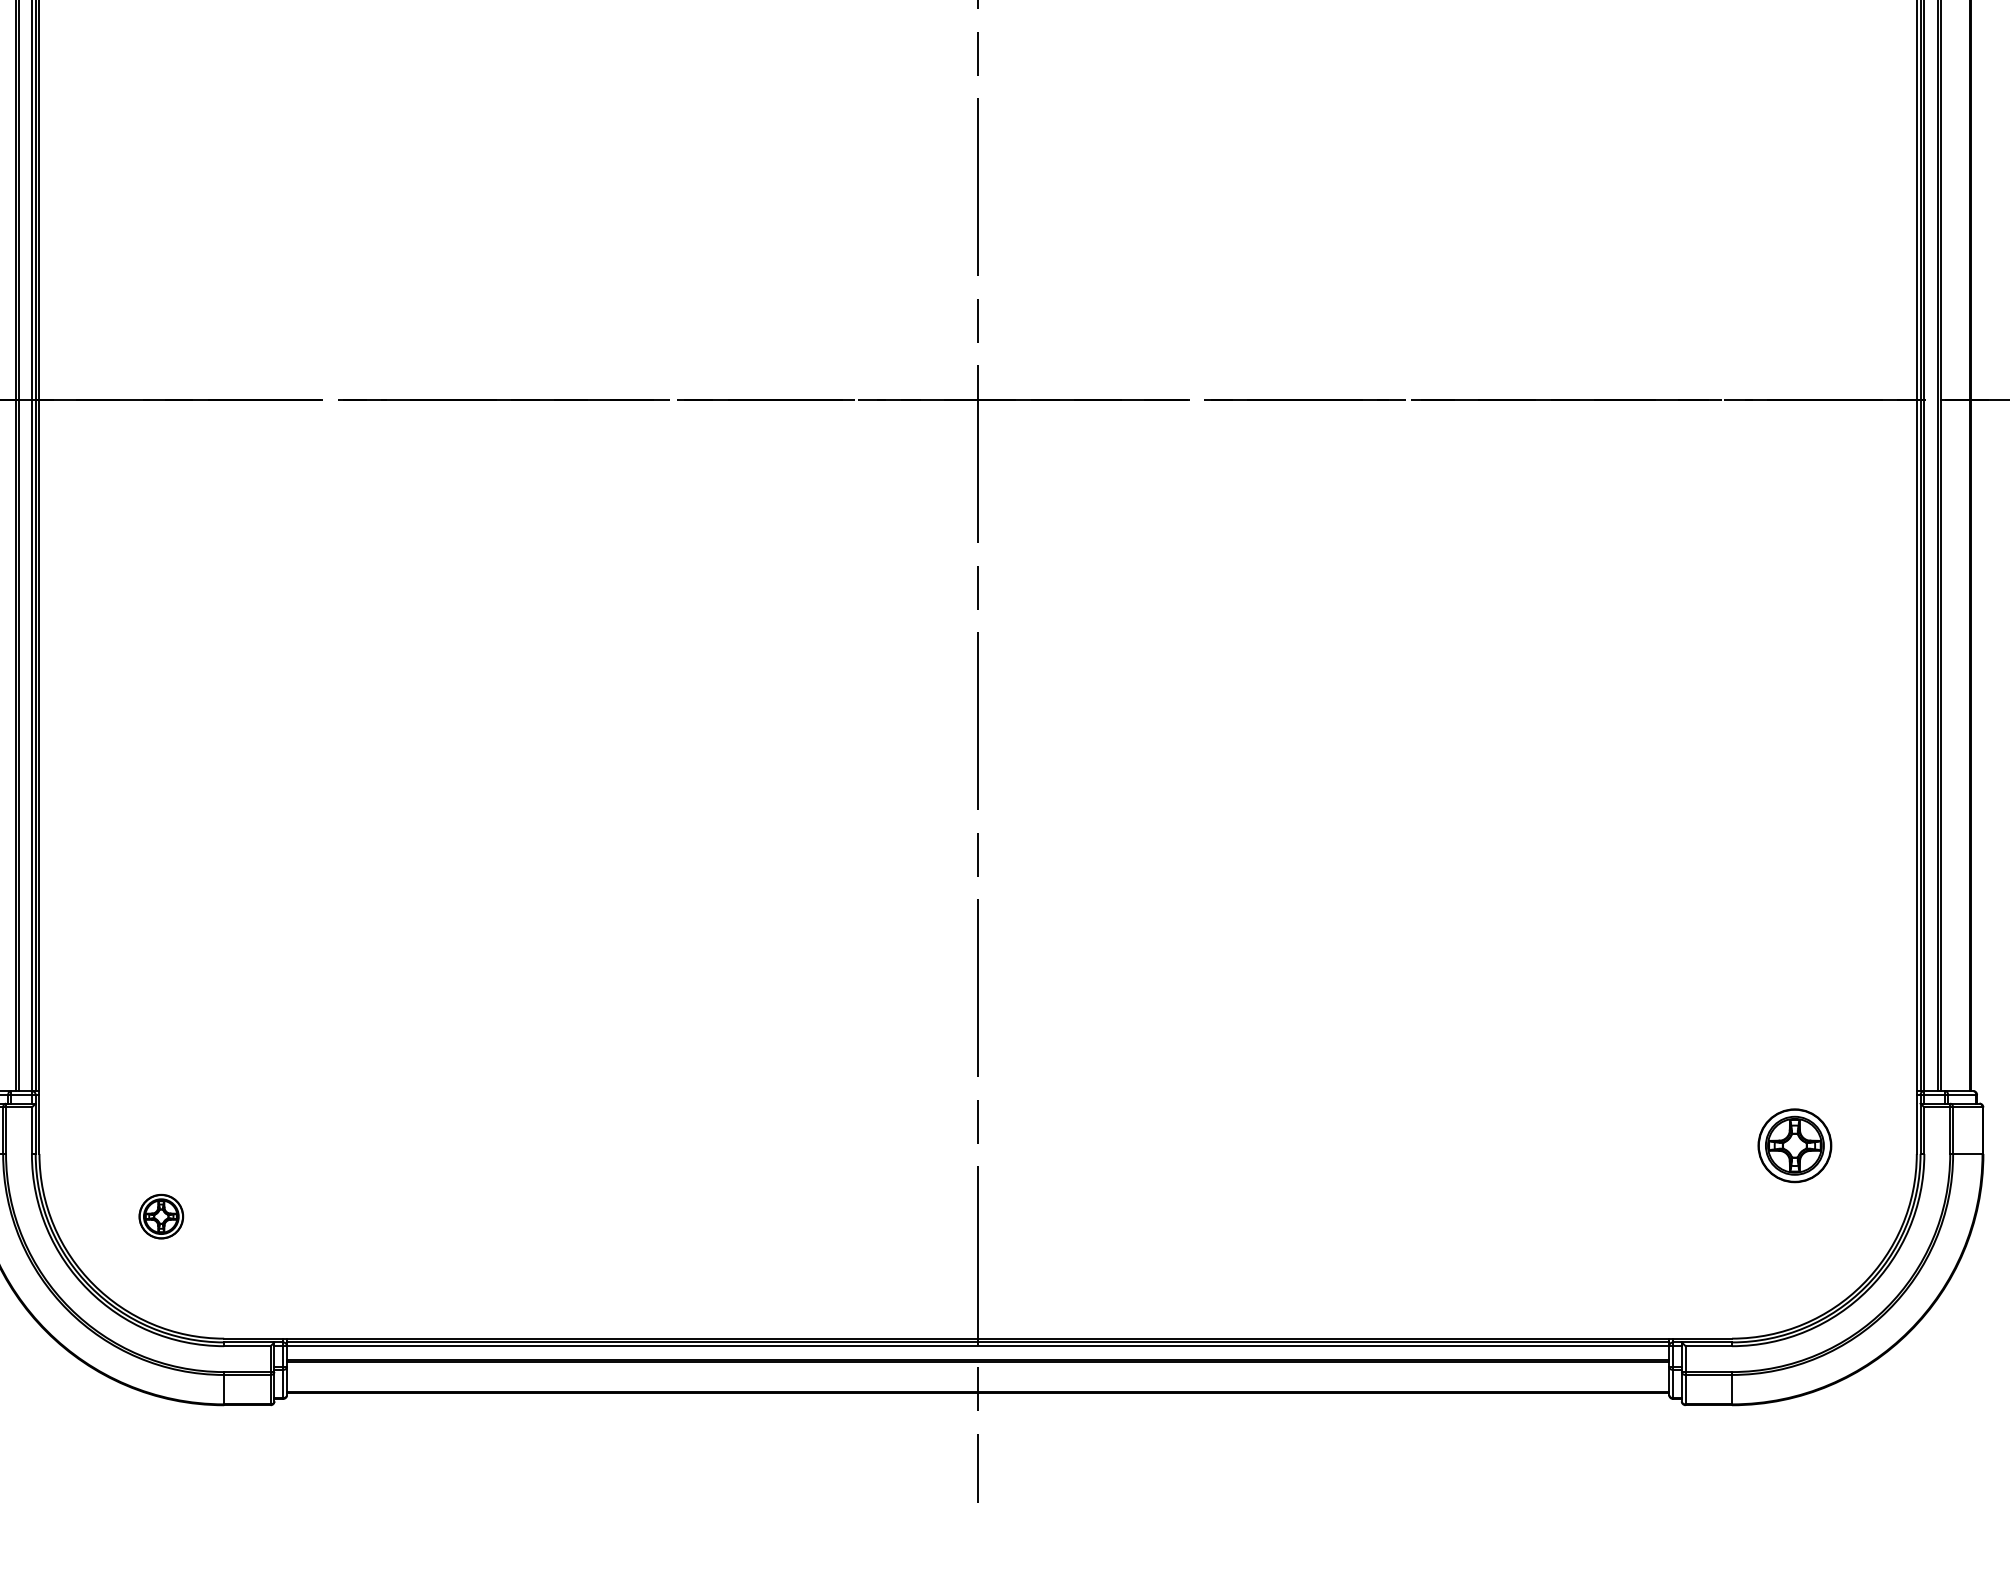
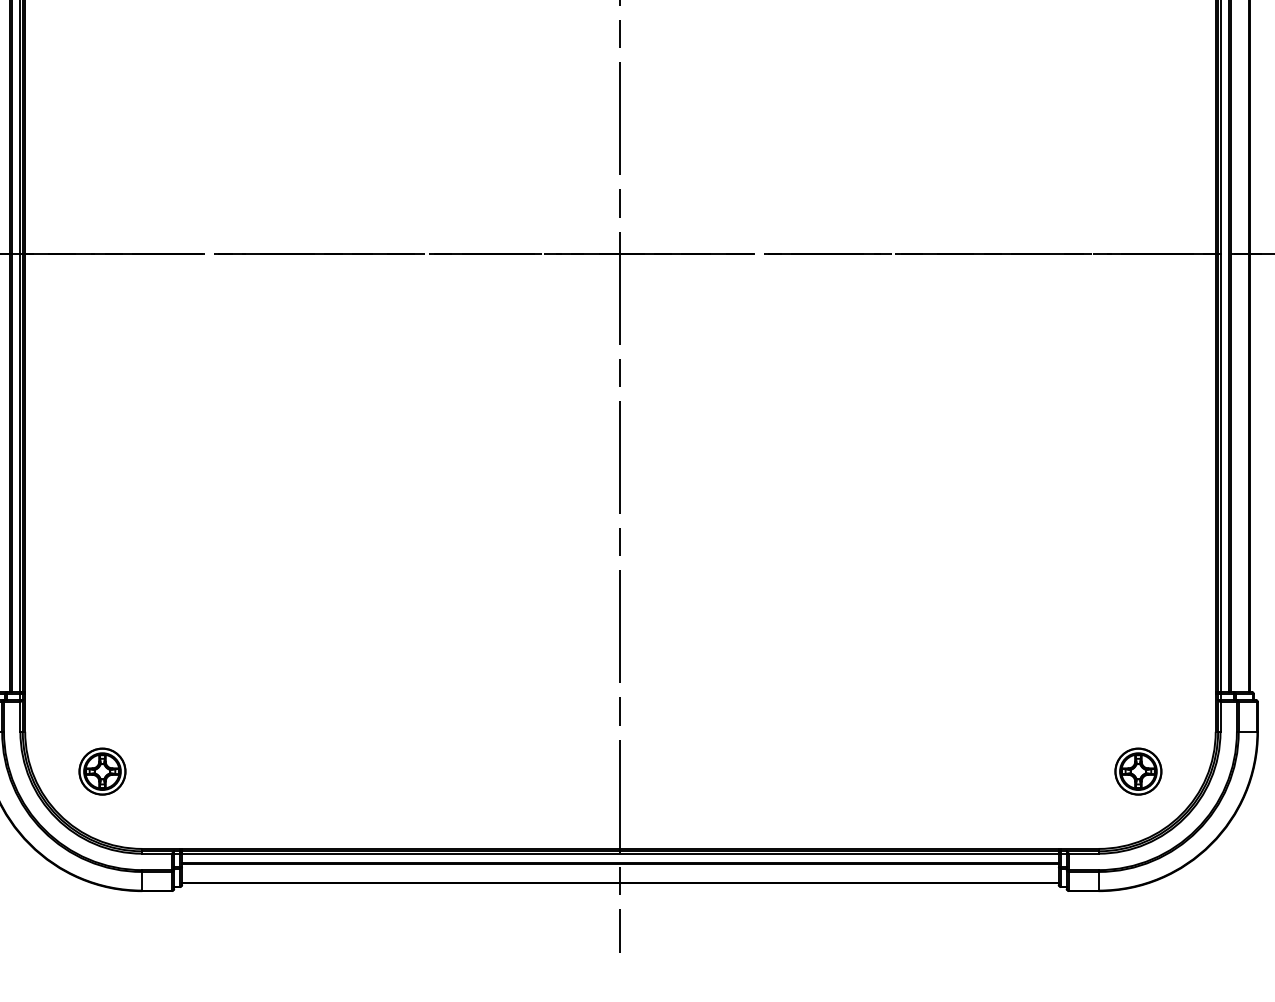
part: (1795, 1145) -> (1138, 771), moved
part: (161, 1216) -> (102, 771), size x1.67

